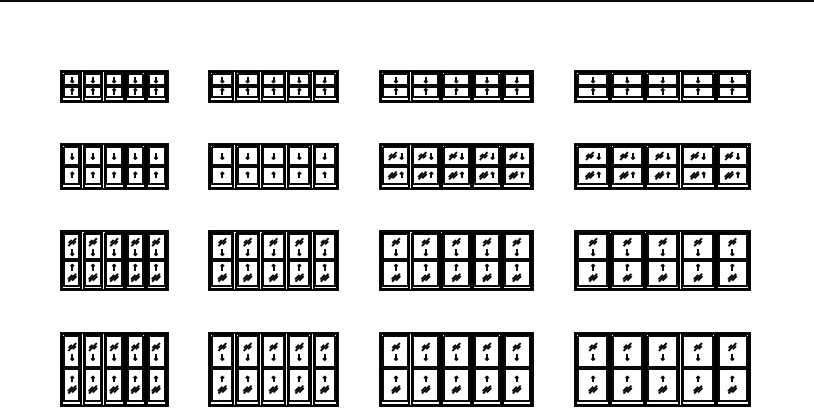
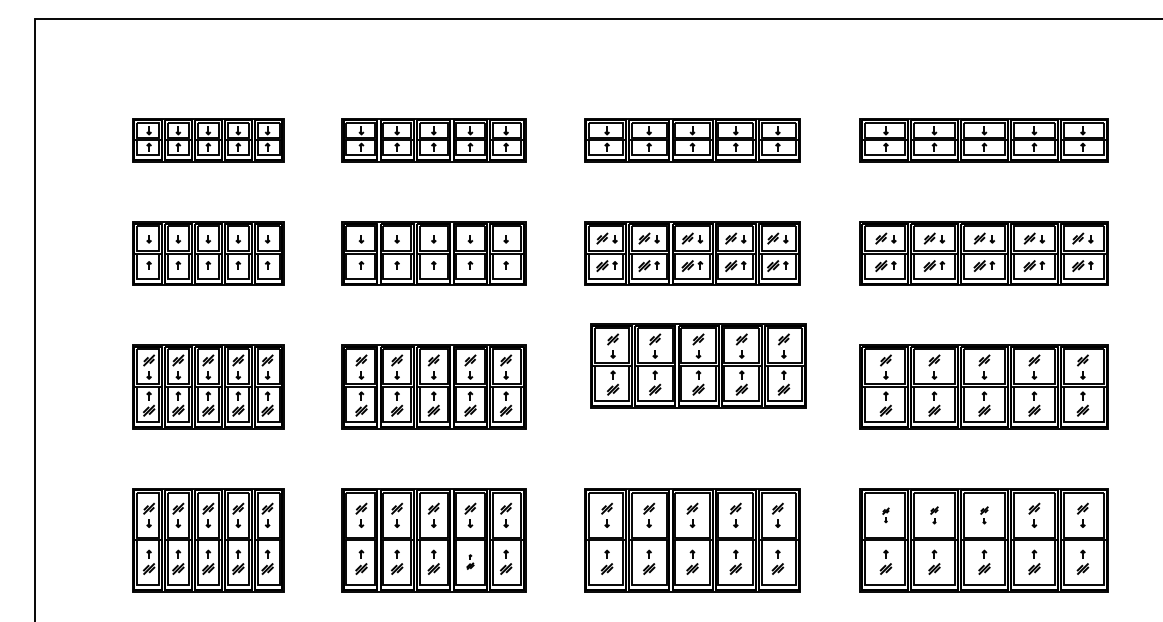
part: (456, 260) -> (698, 365), moved
part: (592, 351) -> (885, 514), size x0.6
part: (627, 351) -> (934, 514), size x0.7
part: (662, 351) -> (984, 514), size x0.7
part: (299, 384) -> (470, 561), size x0.6

